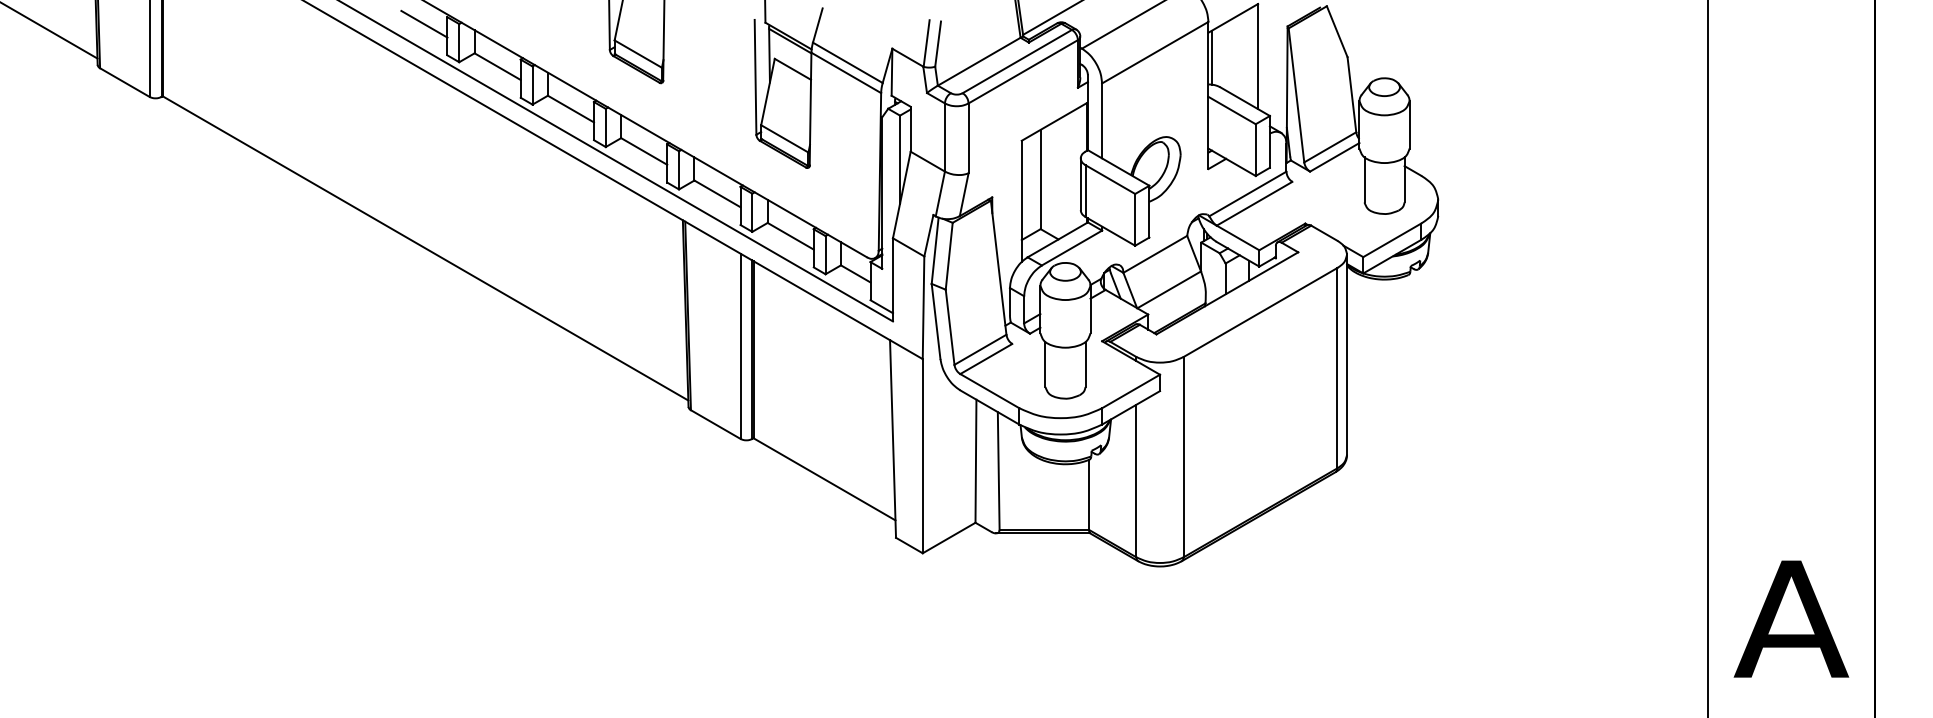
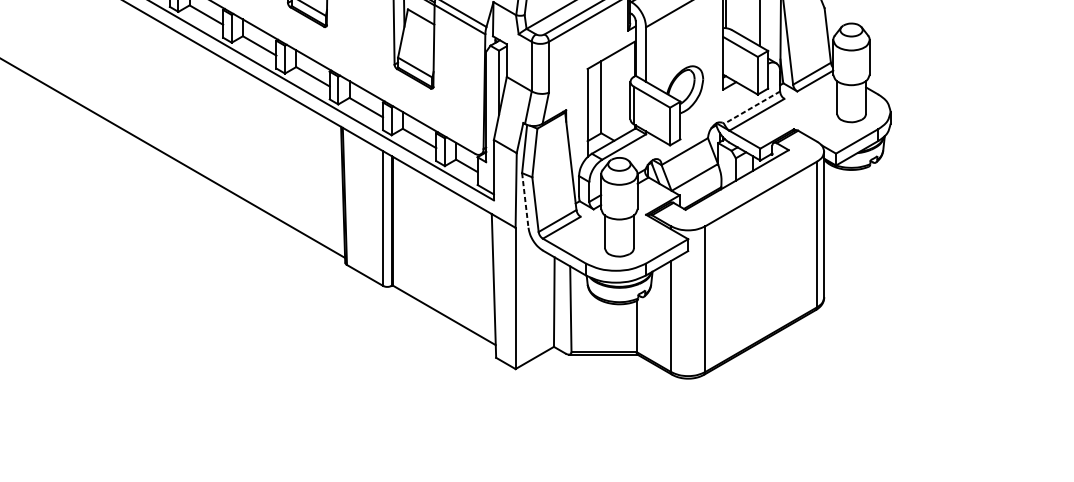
line: (1247, 193) -> (751, 107), solid -> dashed
line: (936, 321) -> (525, 200), solid -> dashed

